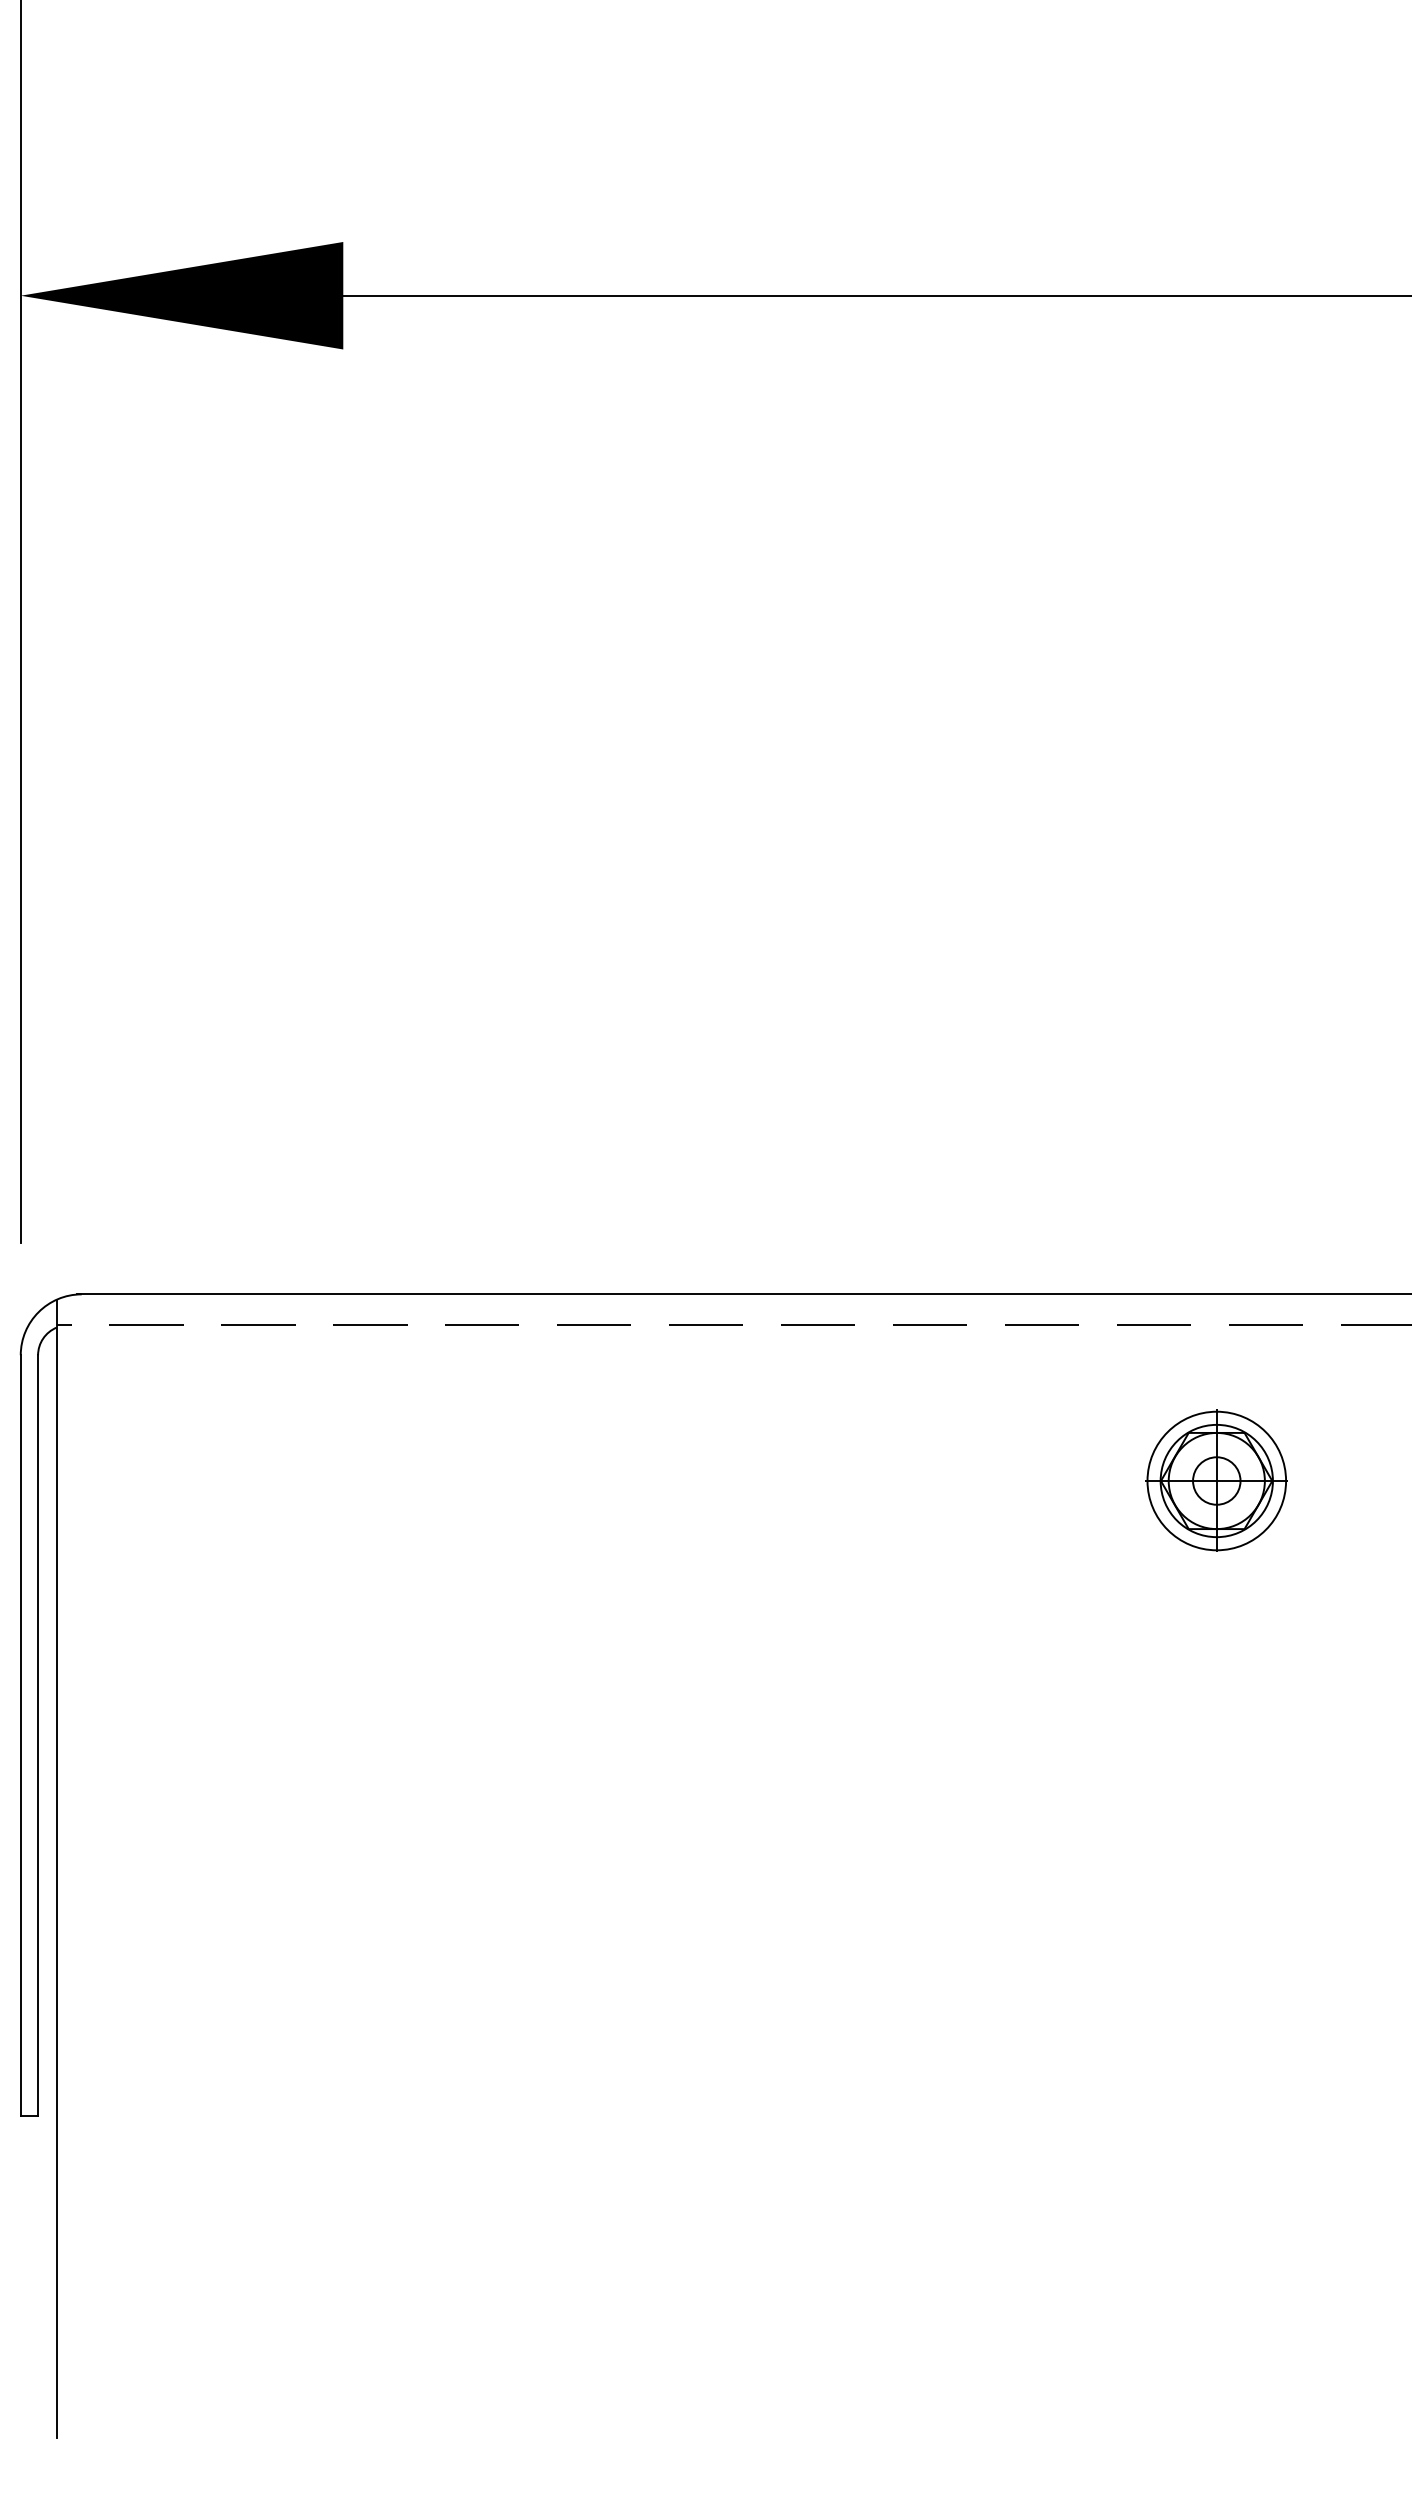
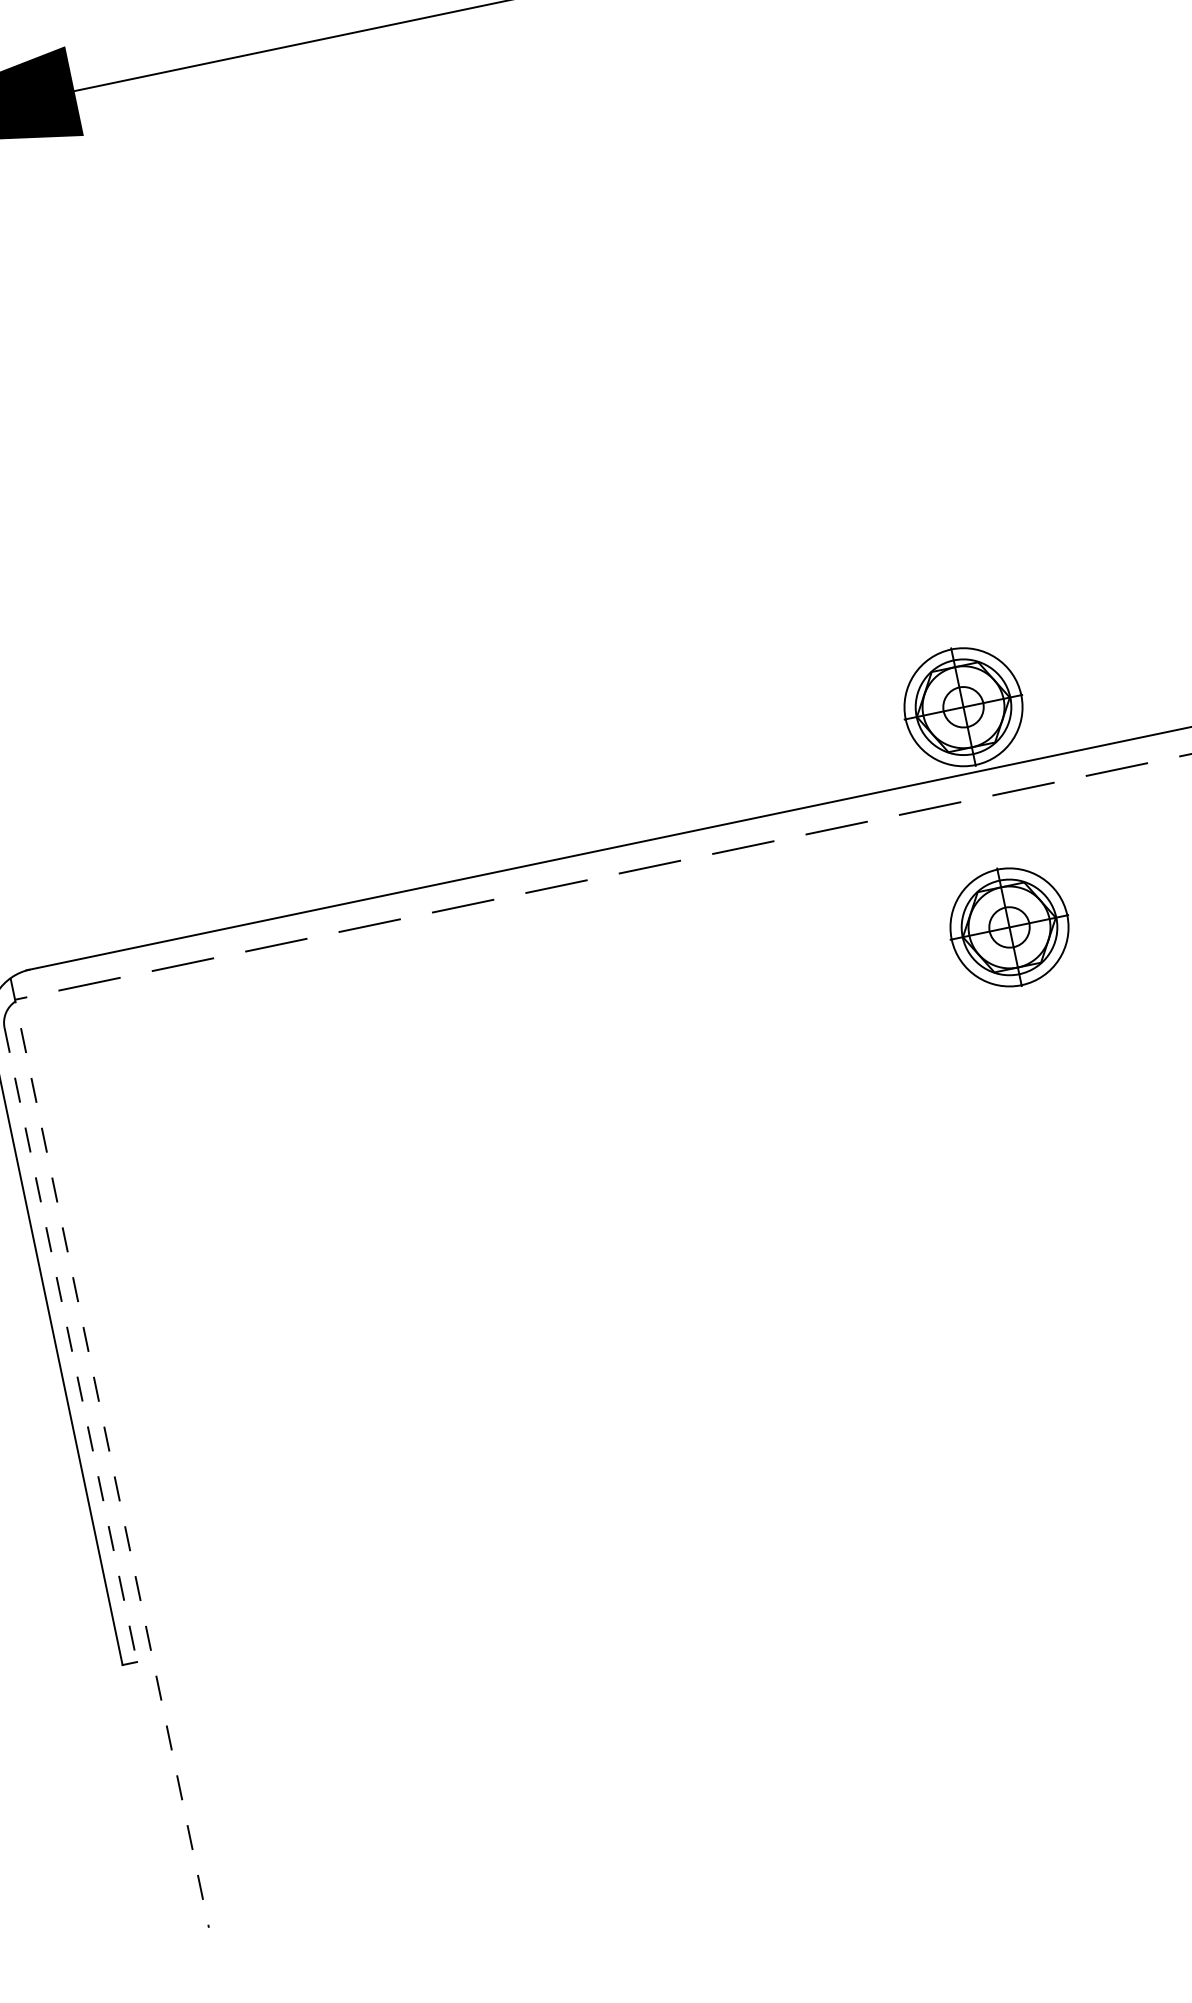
part: (1216, 1216) -> (963, 706), added
line: (38, 1735) -> (71, 1344), solid -> dashed
line: (56, 1869) -> (109, 1453), solid -> dashed

